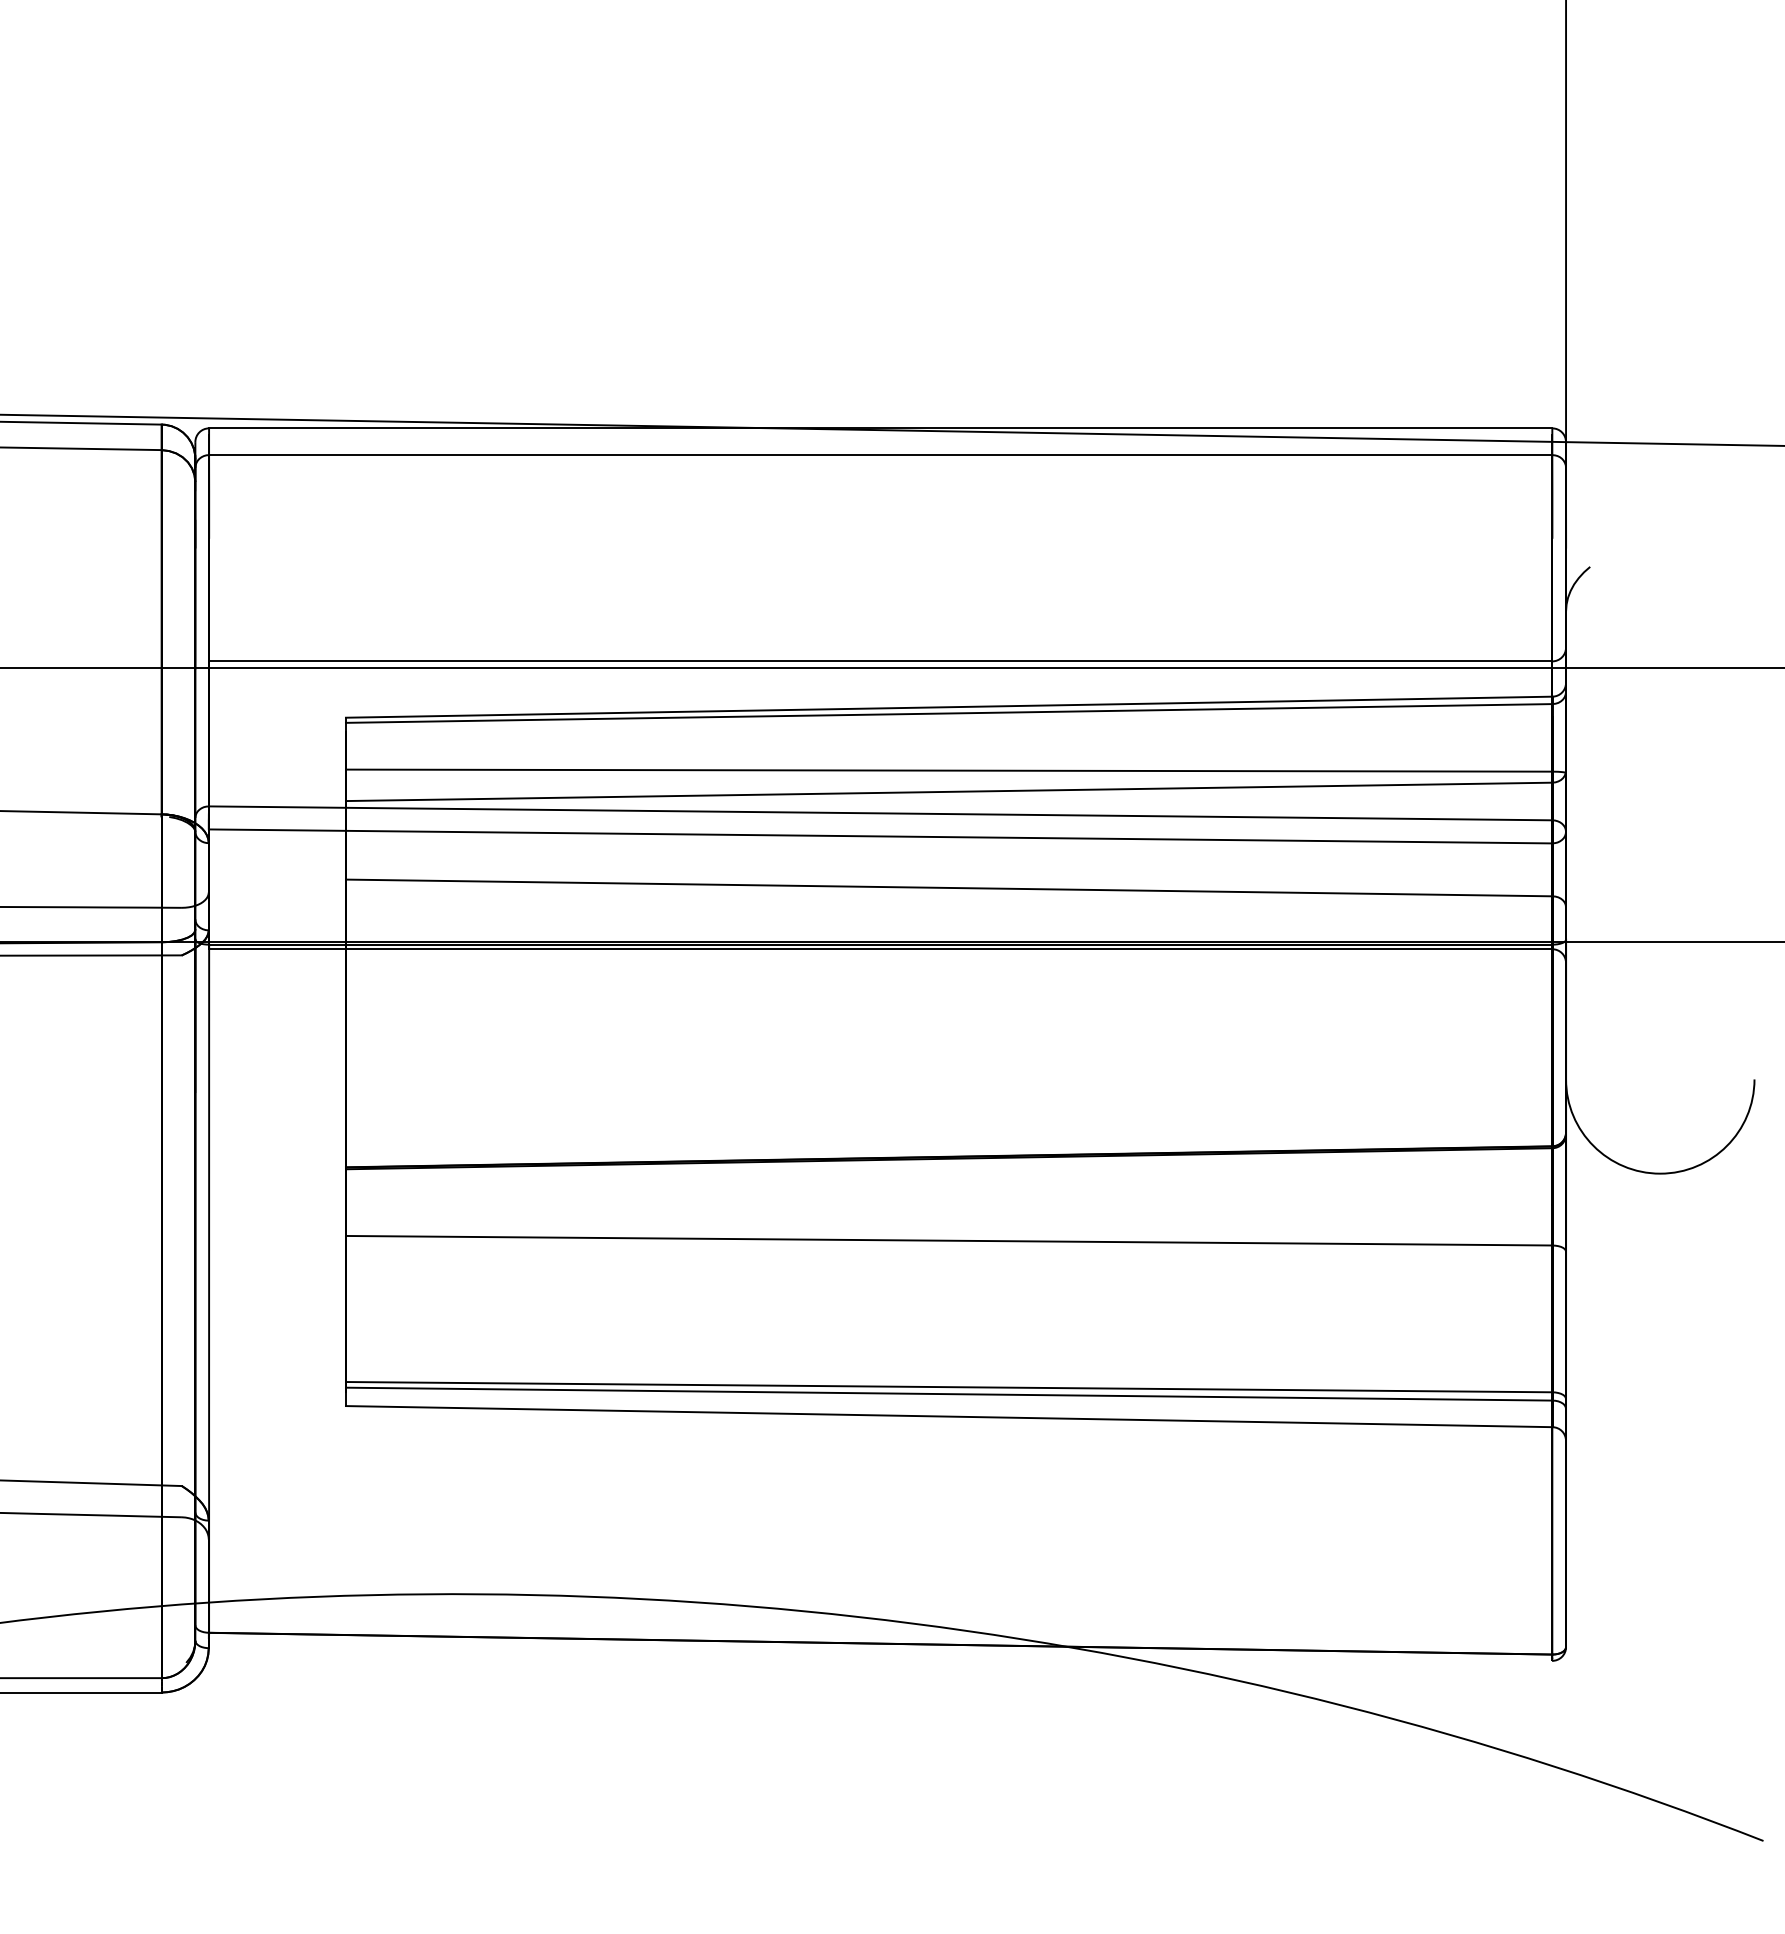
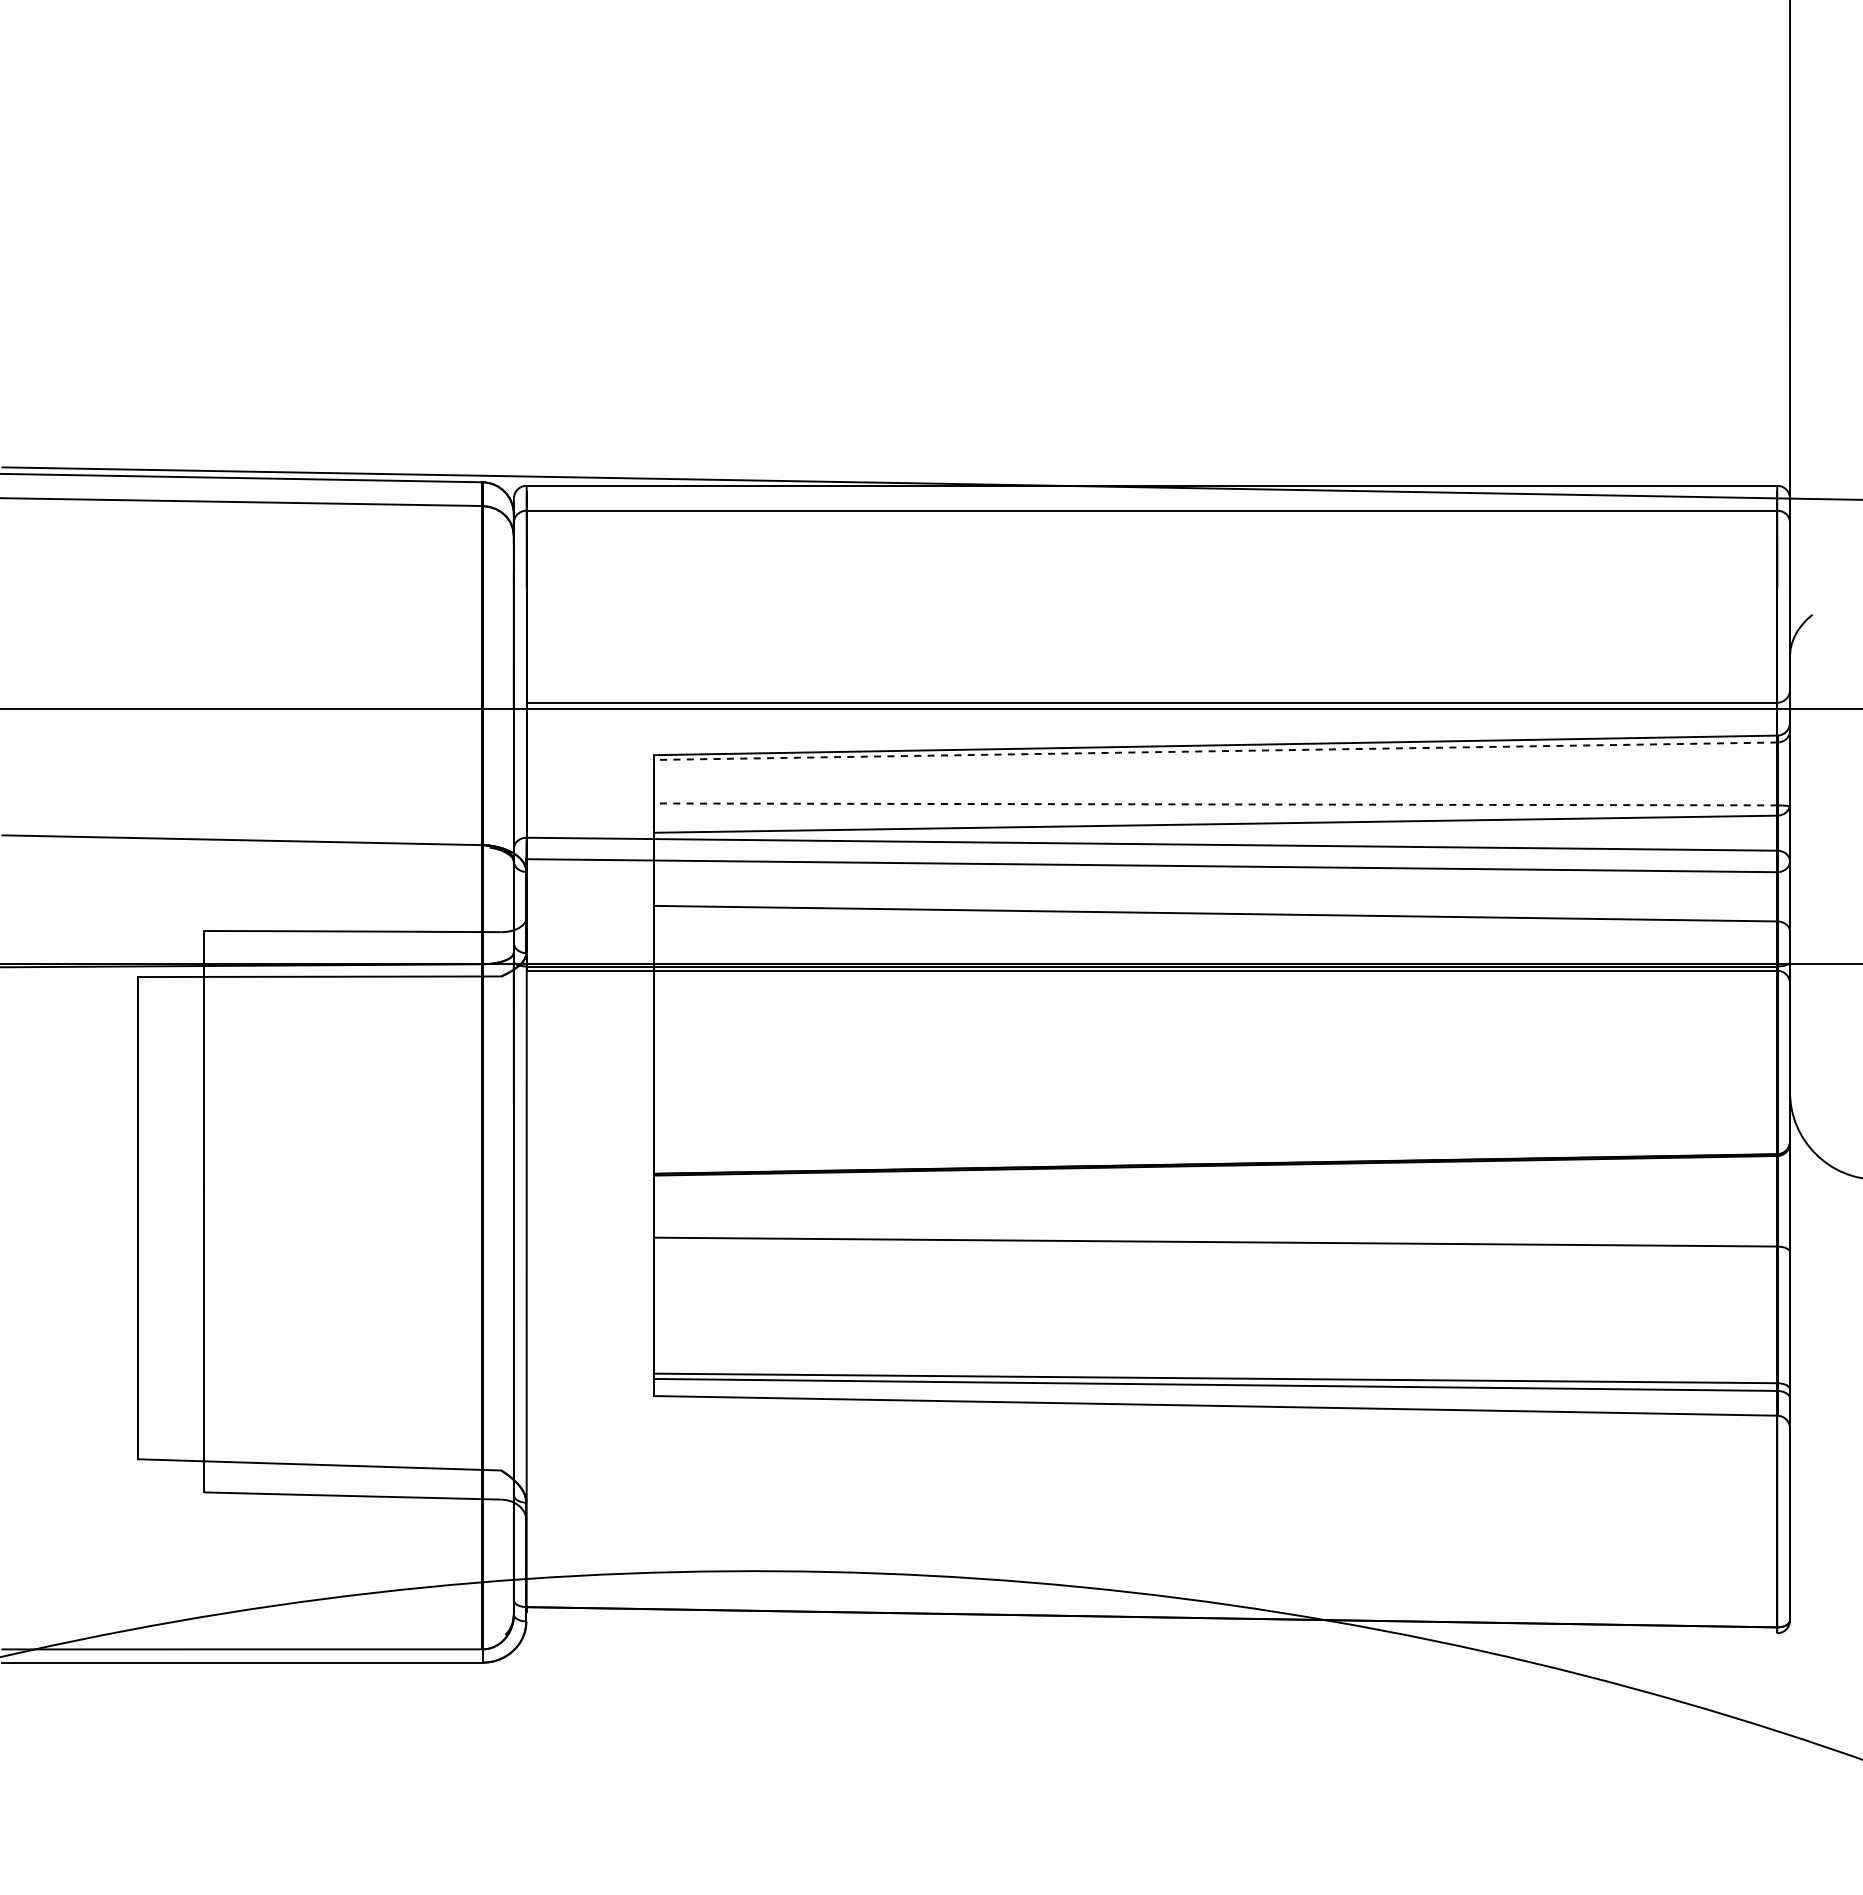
line: (948, 713) -> (1215, 751), solid -> dashed
line: (948, 770) -> (1215, 804), solid -> dashed

